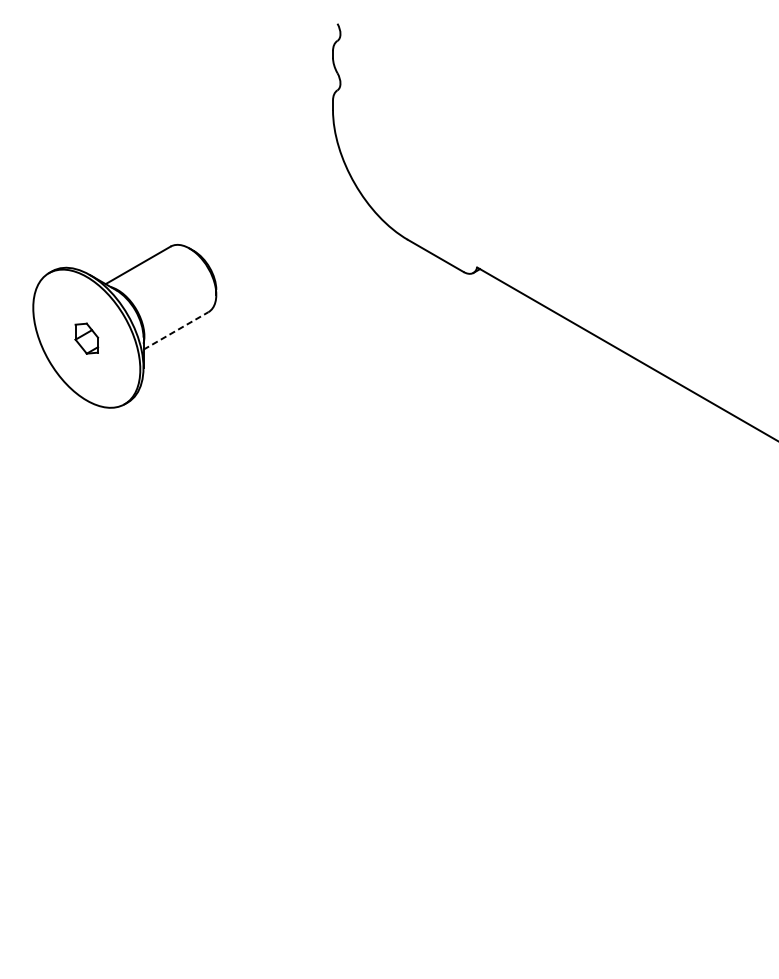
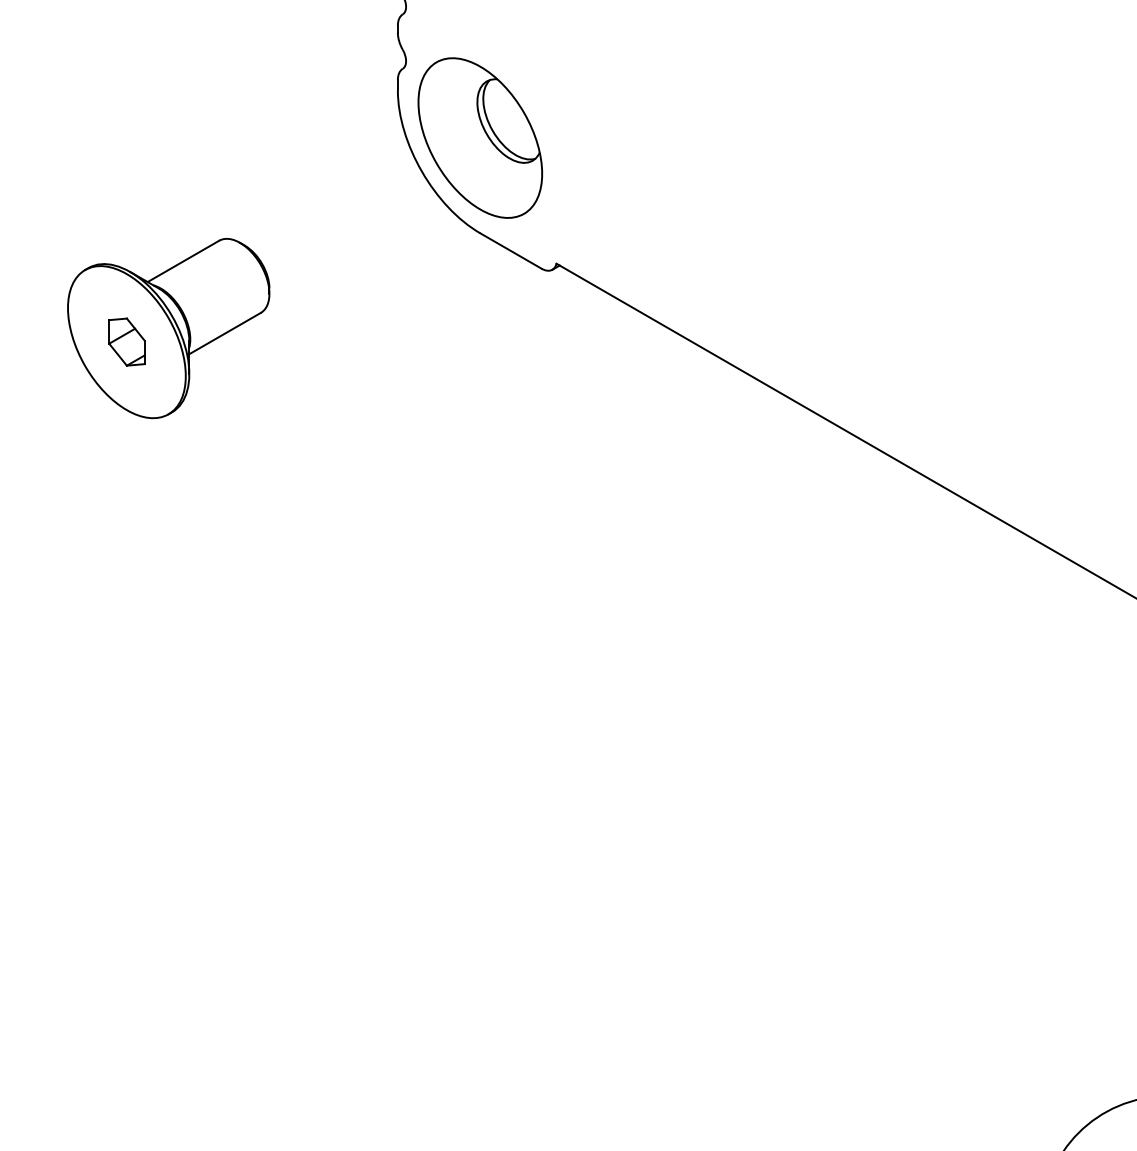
part: (407, 152) -> (479, 137), added
line: (176, 330) -> (225, 333), dashed -> solid
part: (86, 338) -> (126, 341), size x1.43

